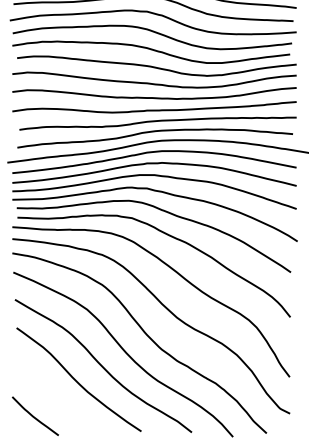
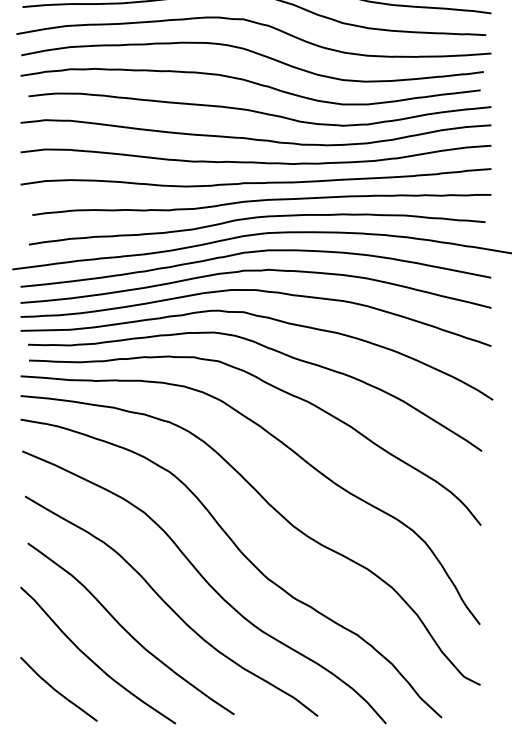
curve: (56, 398) -> (93, 659), added

